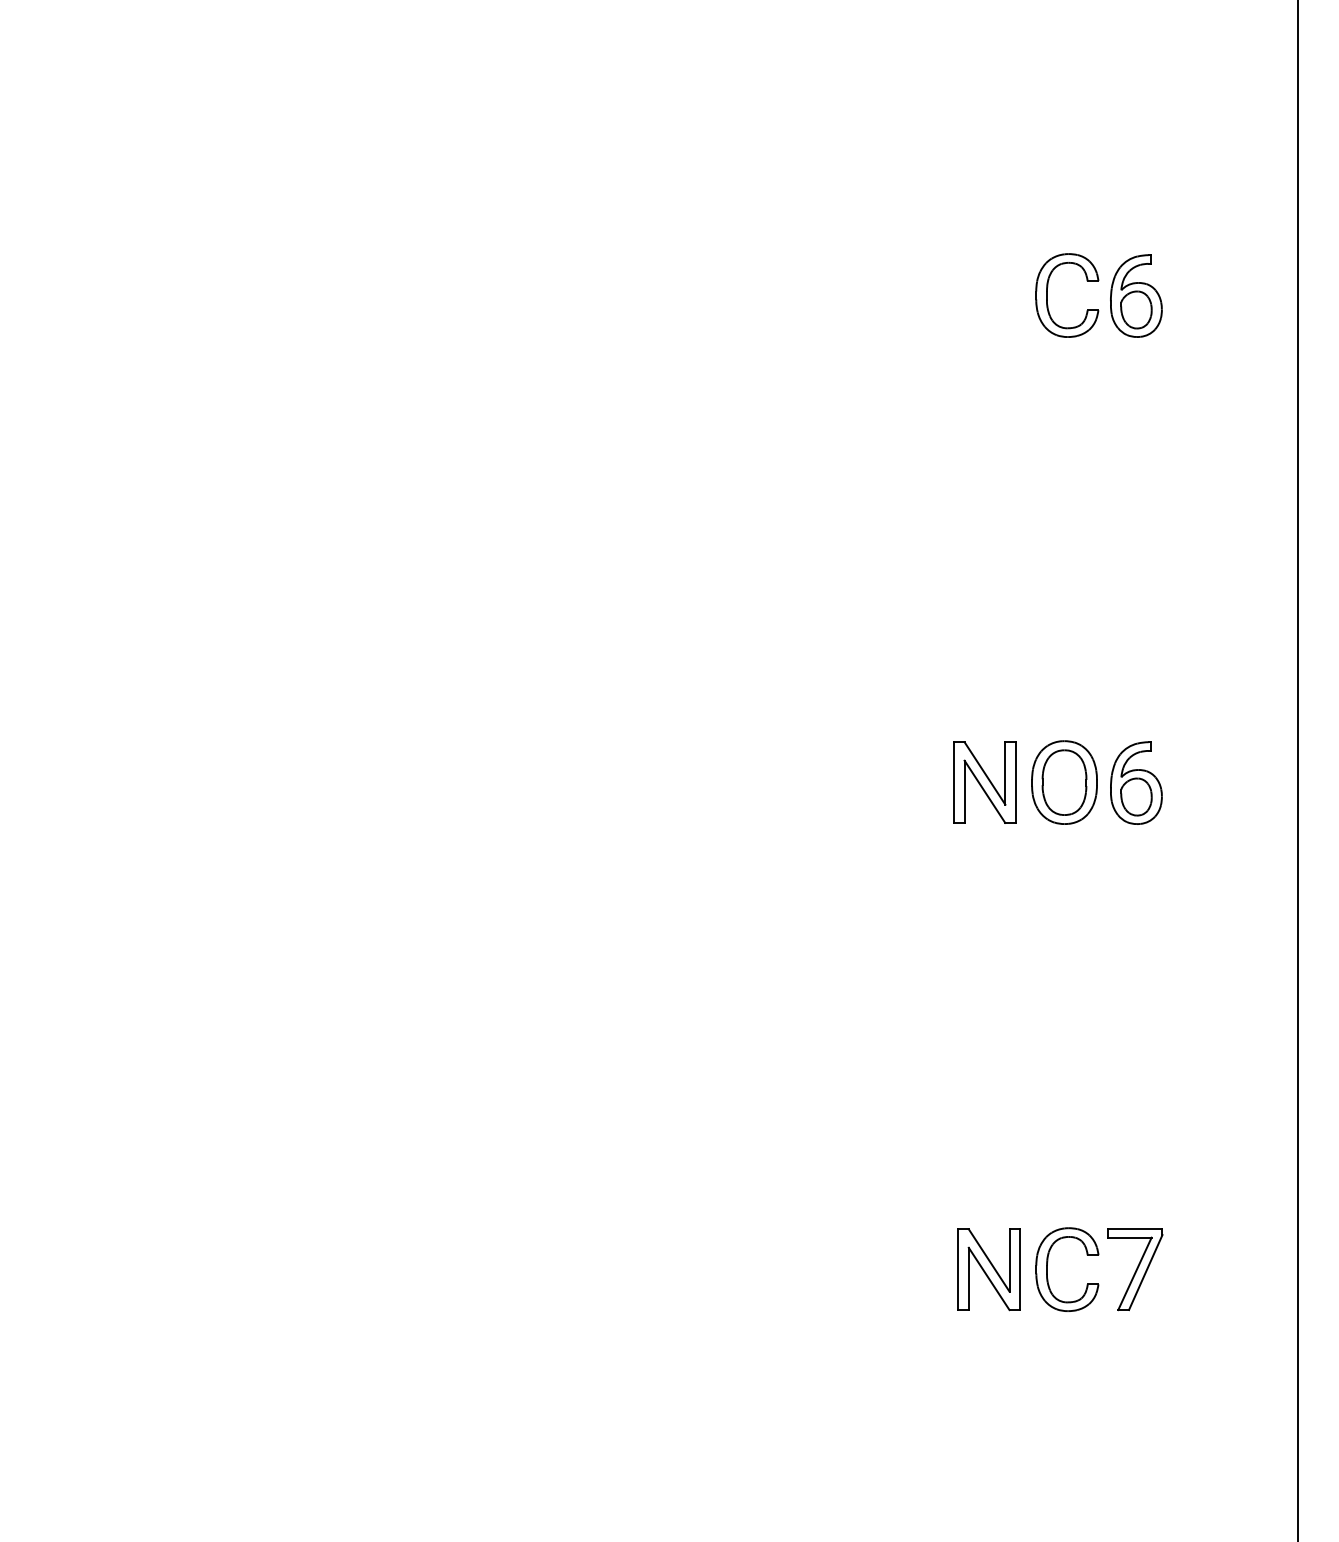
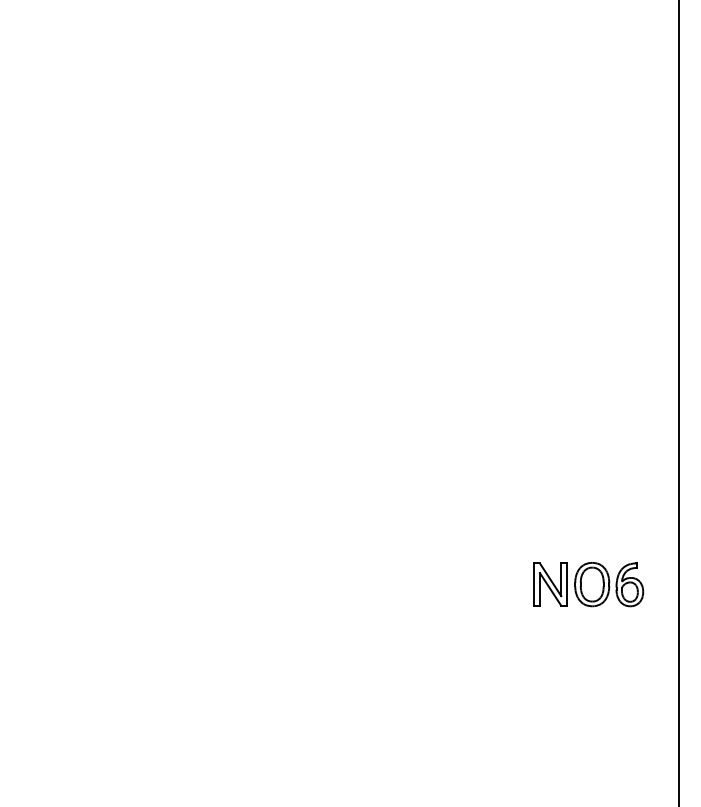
part: (1099, 295) -> (575, 154), removed
part: (1057, 782) -> (588, 584), moved
part: (1047, 1269) -> (548, 664), removed

